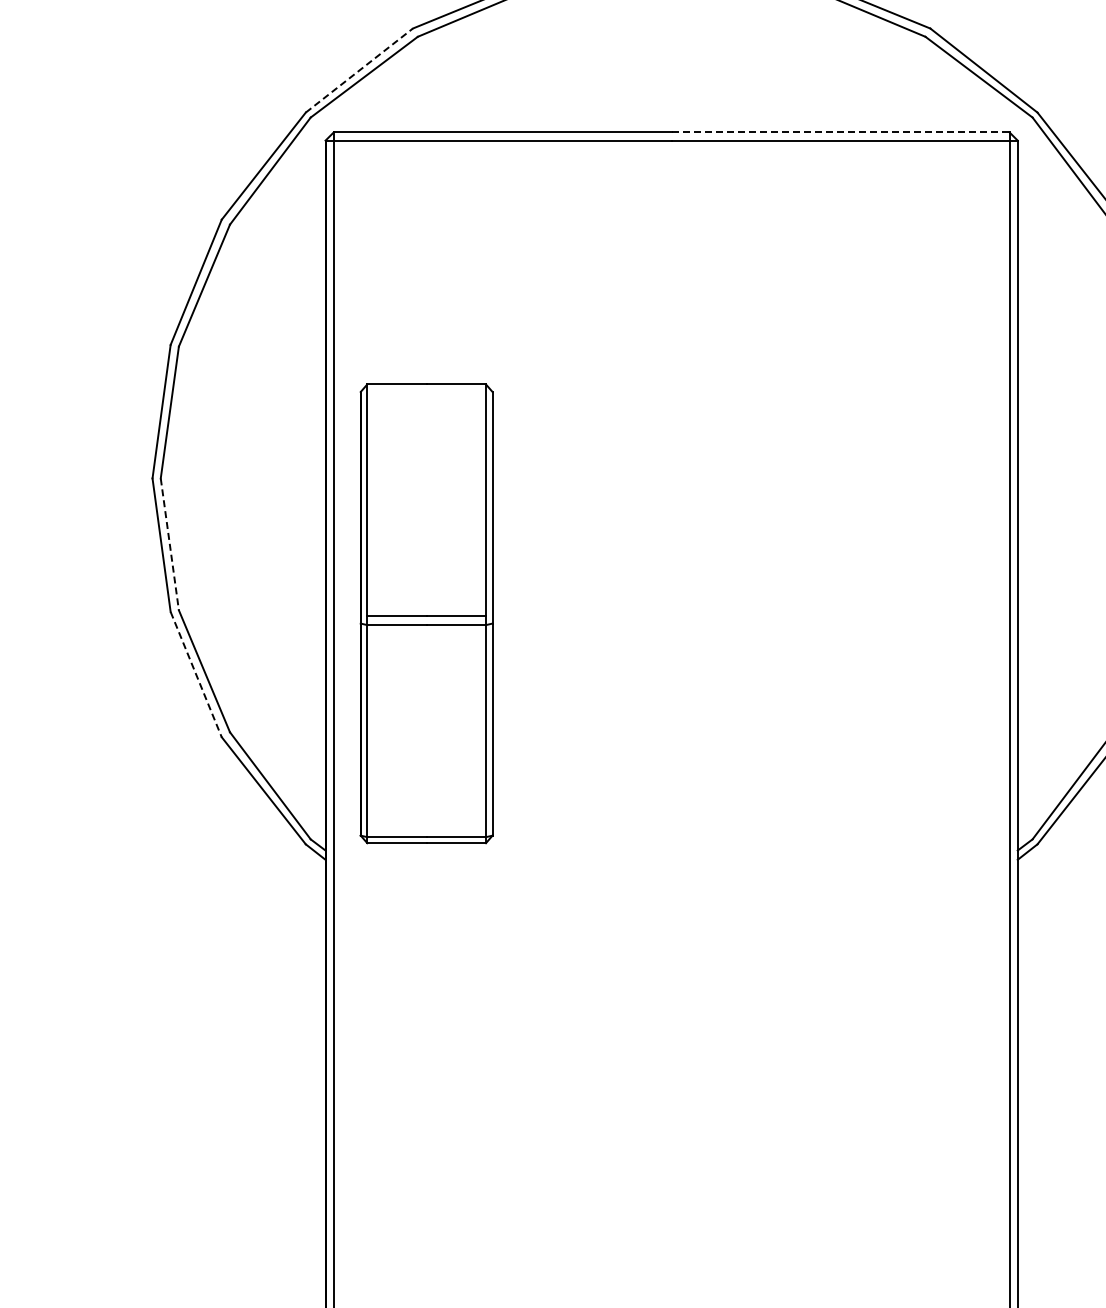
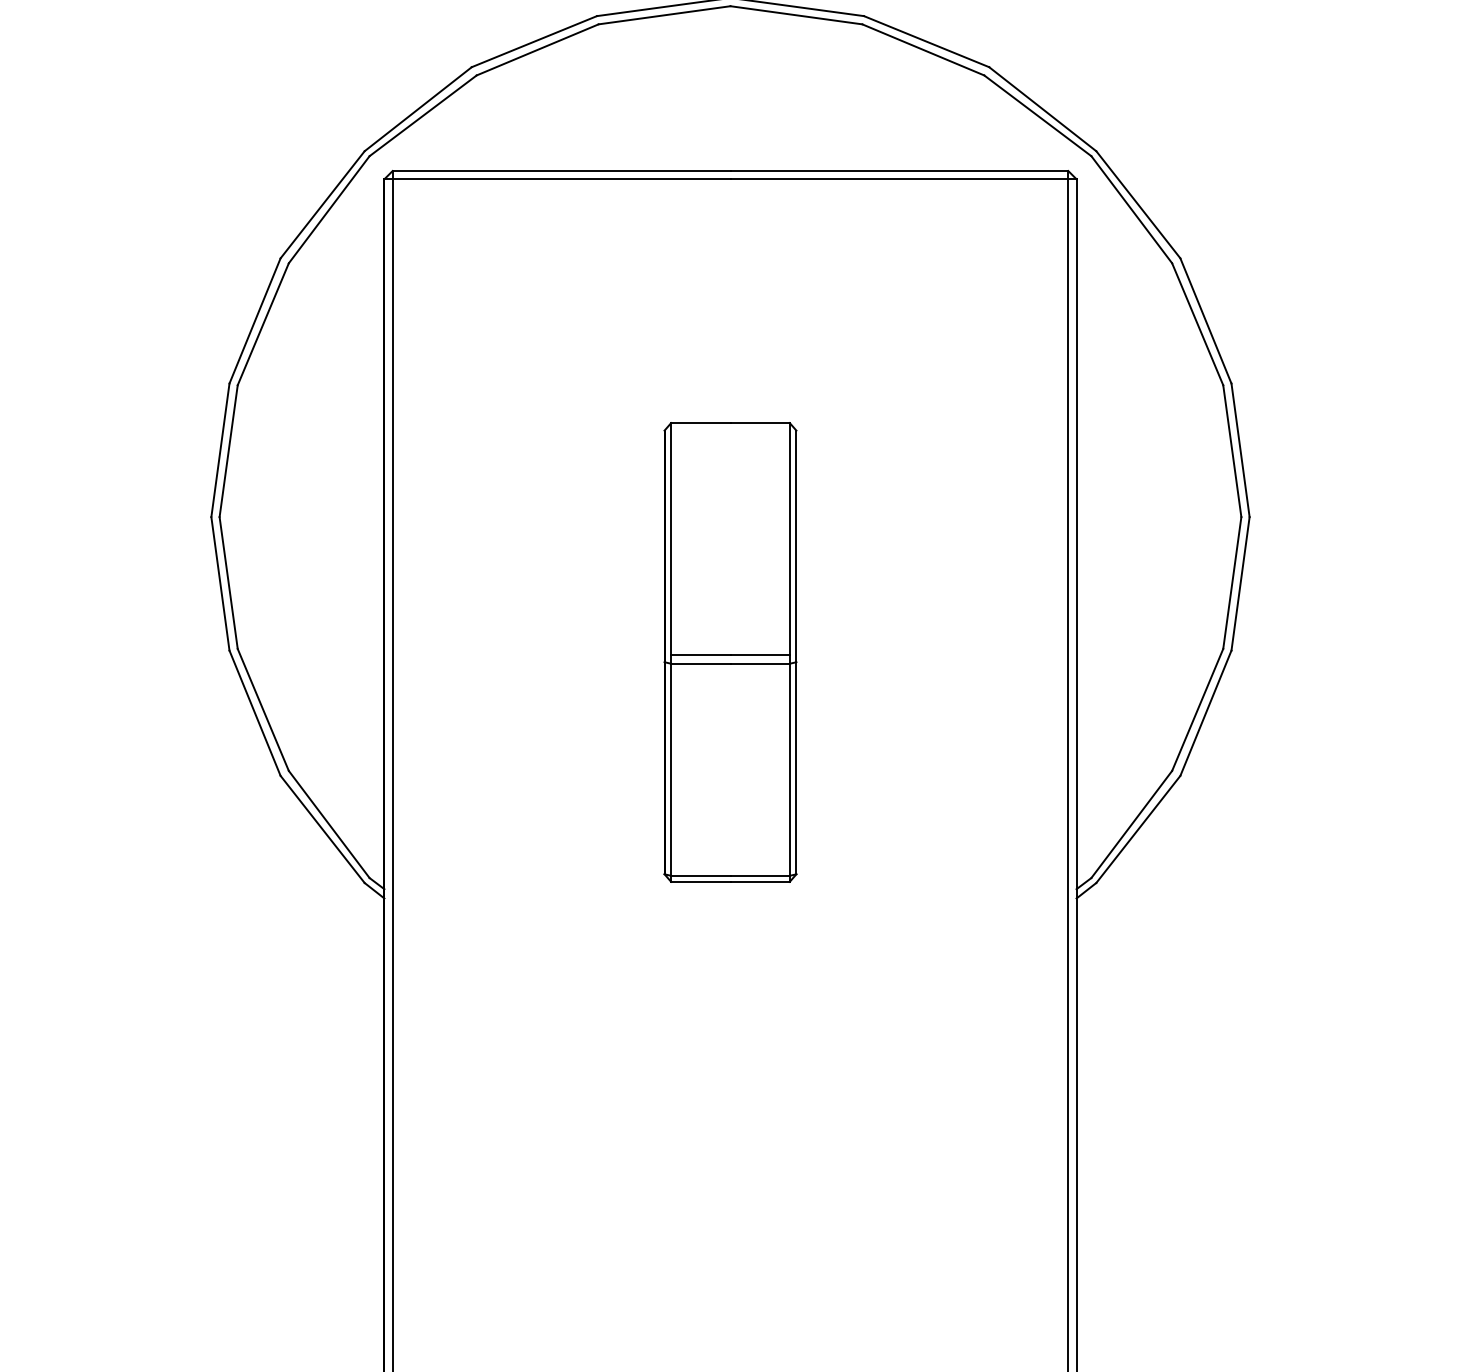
line: (359, 69) -> (418, 108), dashed -> solid
line: (840, 132) -> (899, 171), dashed -> solid
line: (169, 544) -> (228, 583), dashed -> solid
part: (426, 613) -> (730, 652), moved
line: (196, 674) -> (255, 713), dashed -> solid

